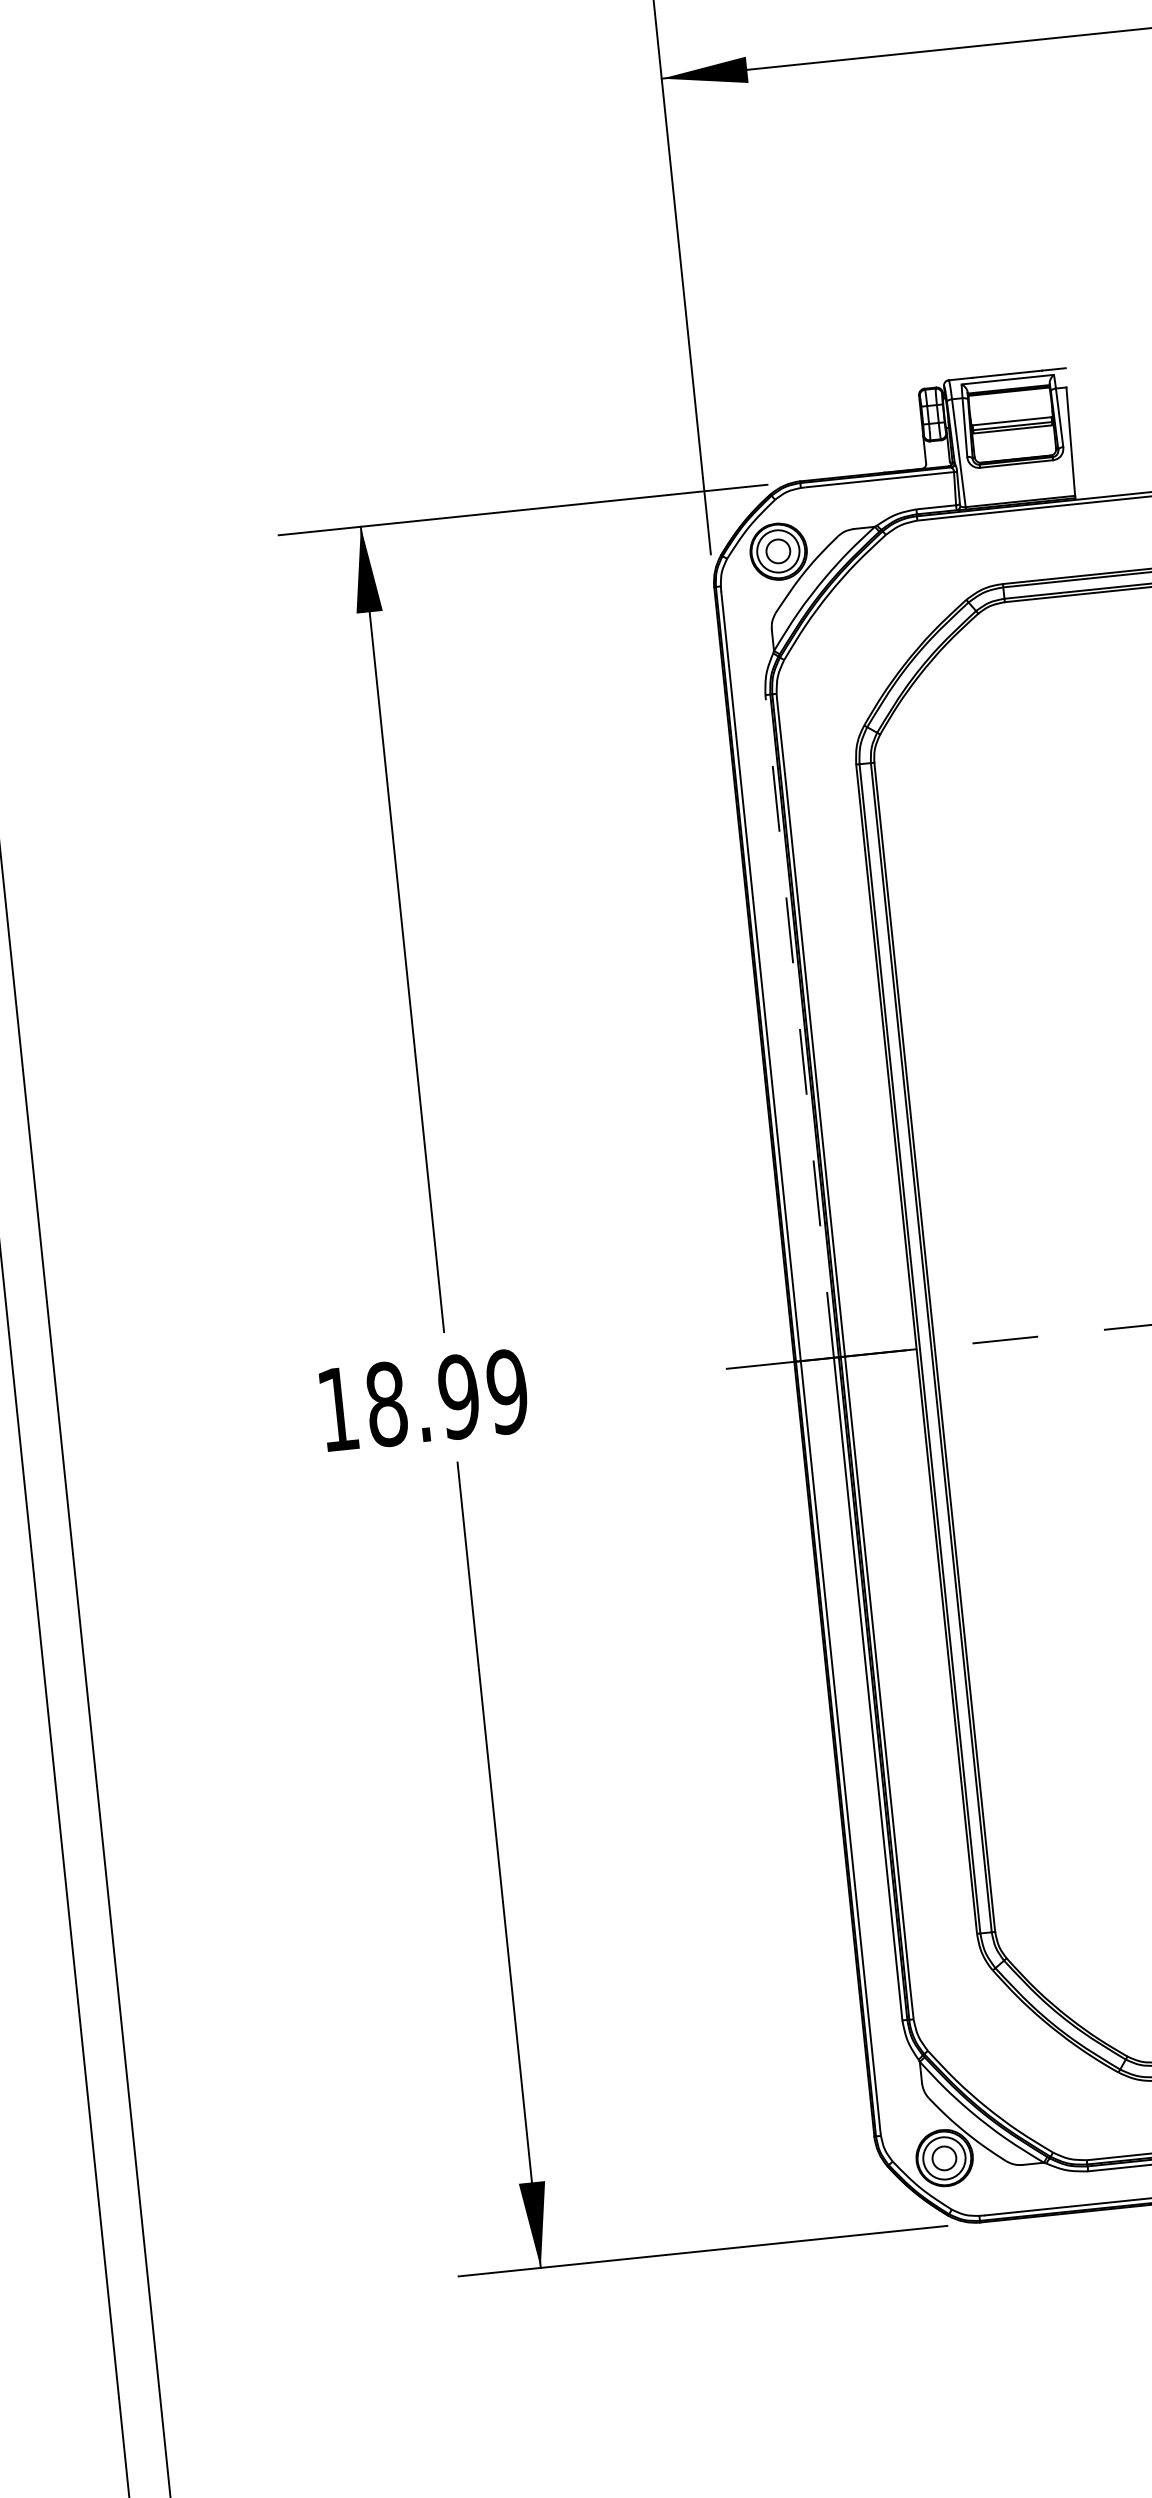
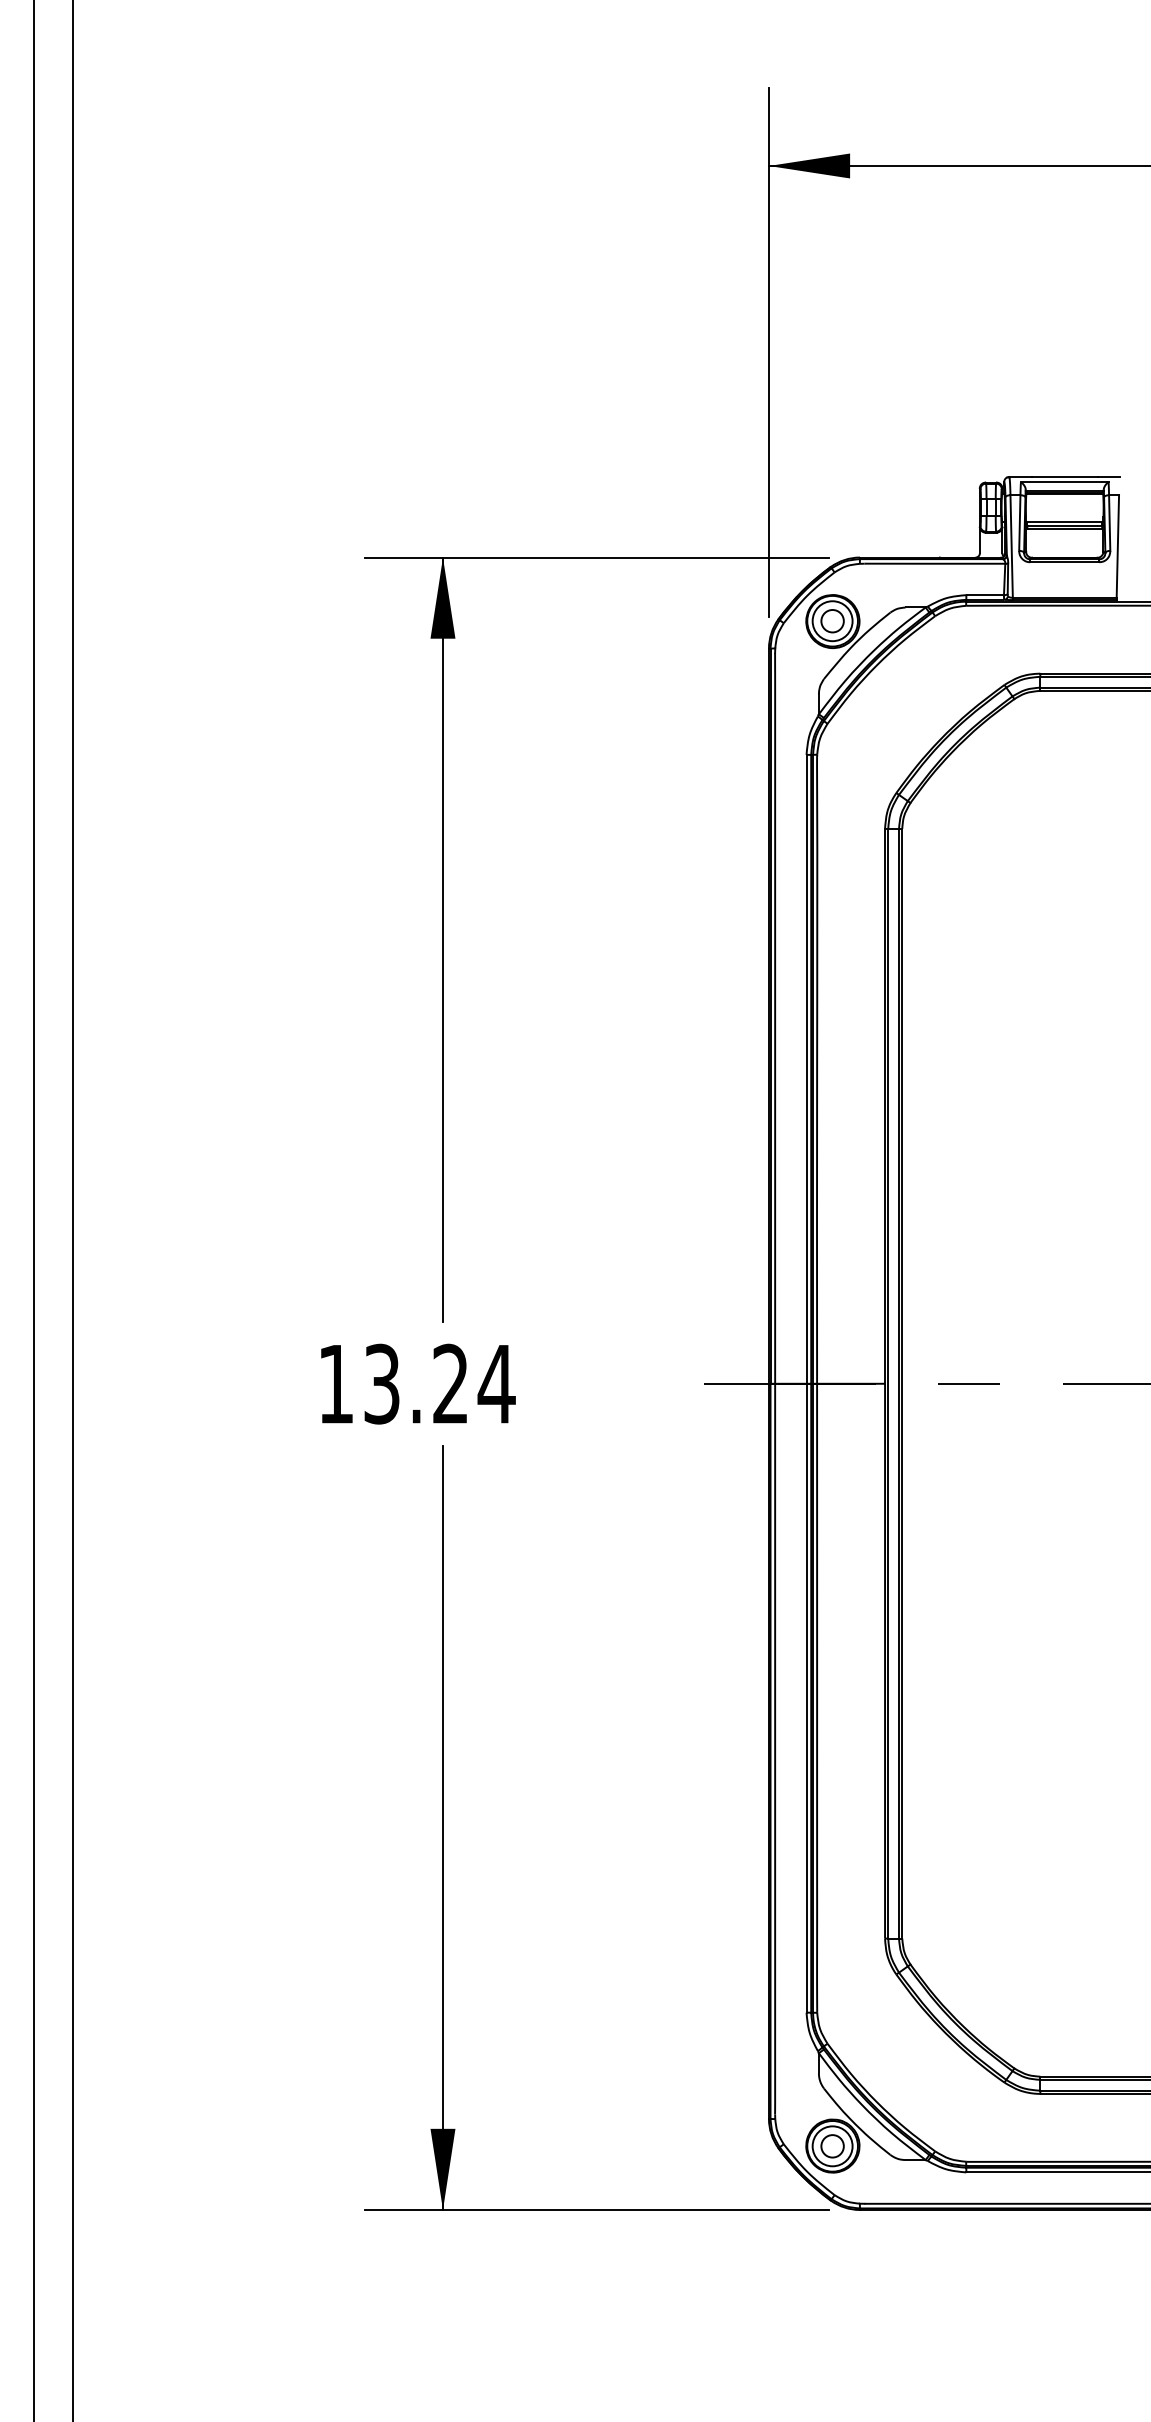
line: (799, 1025) -> (806, 1068), dashed -> solid
text: (447, 1397) -> (439, 1383), 18.99 -> 13.24

